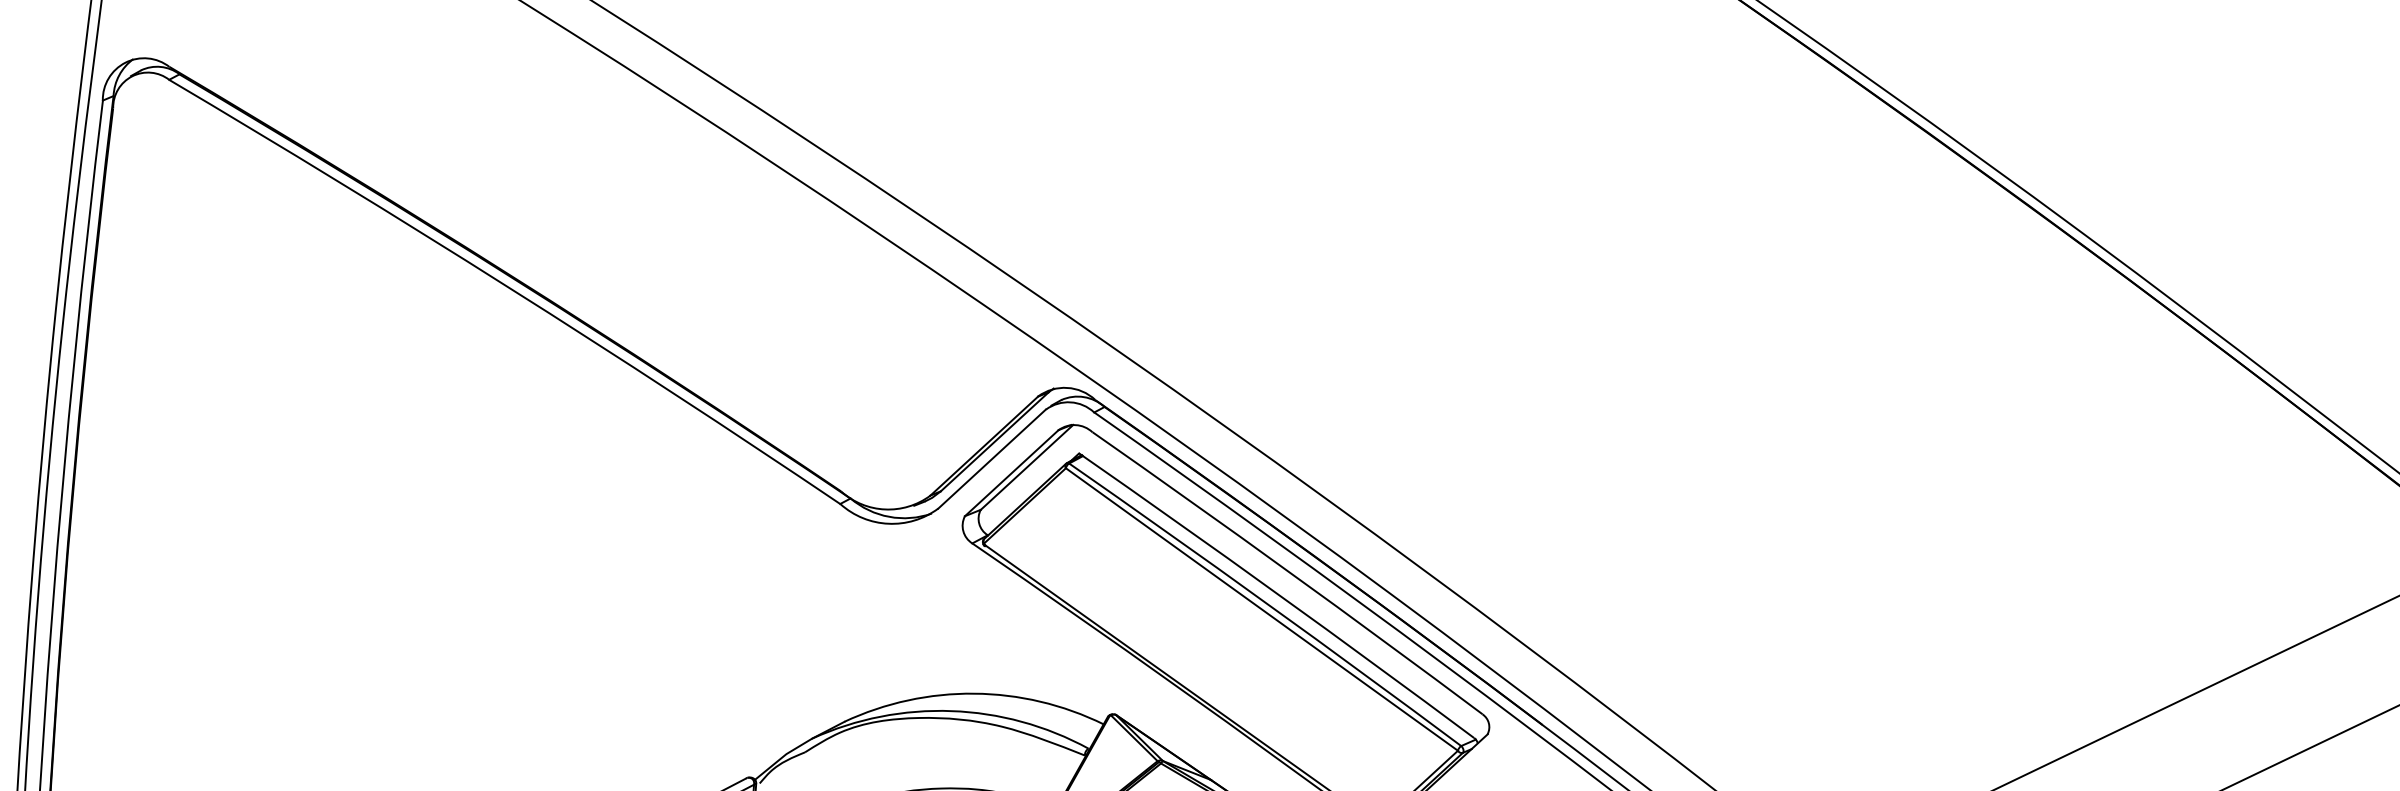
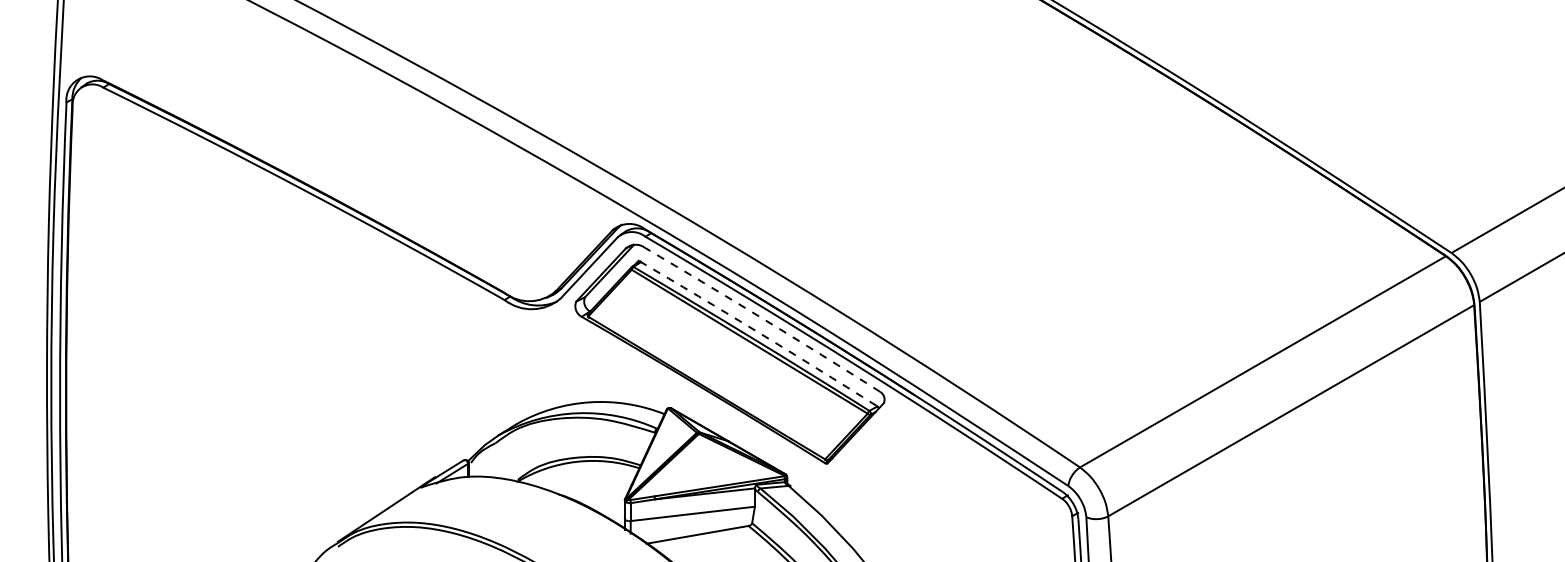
arc: (1288, 572) -> (763, 319), solid -> dashed
arc: (1278, 594) -> (758, 332), solid -> dashed

